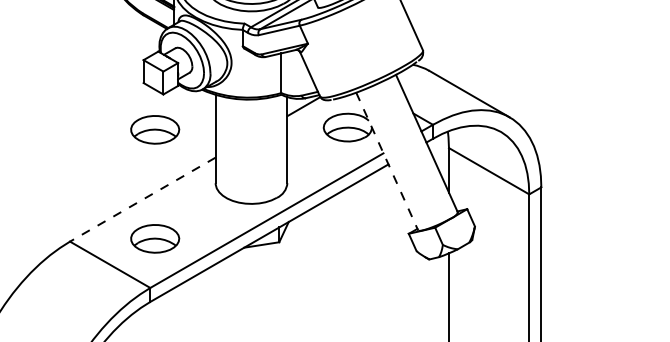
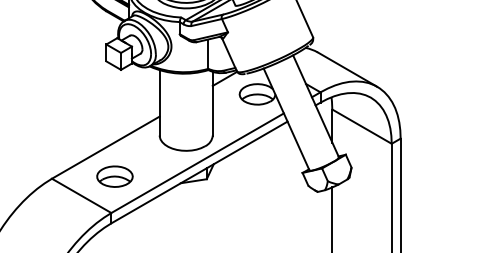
part: (155, 129) -> (115, 95), removed
line: (387, 161) -> (286, 119), dashed -> solid
line: (142, 199) -> (105, 147), dashed -> solid

